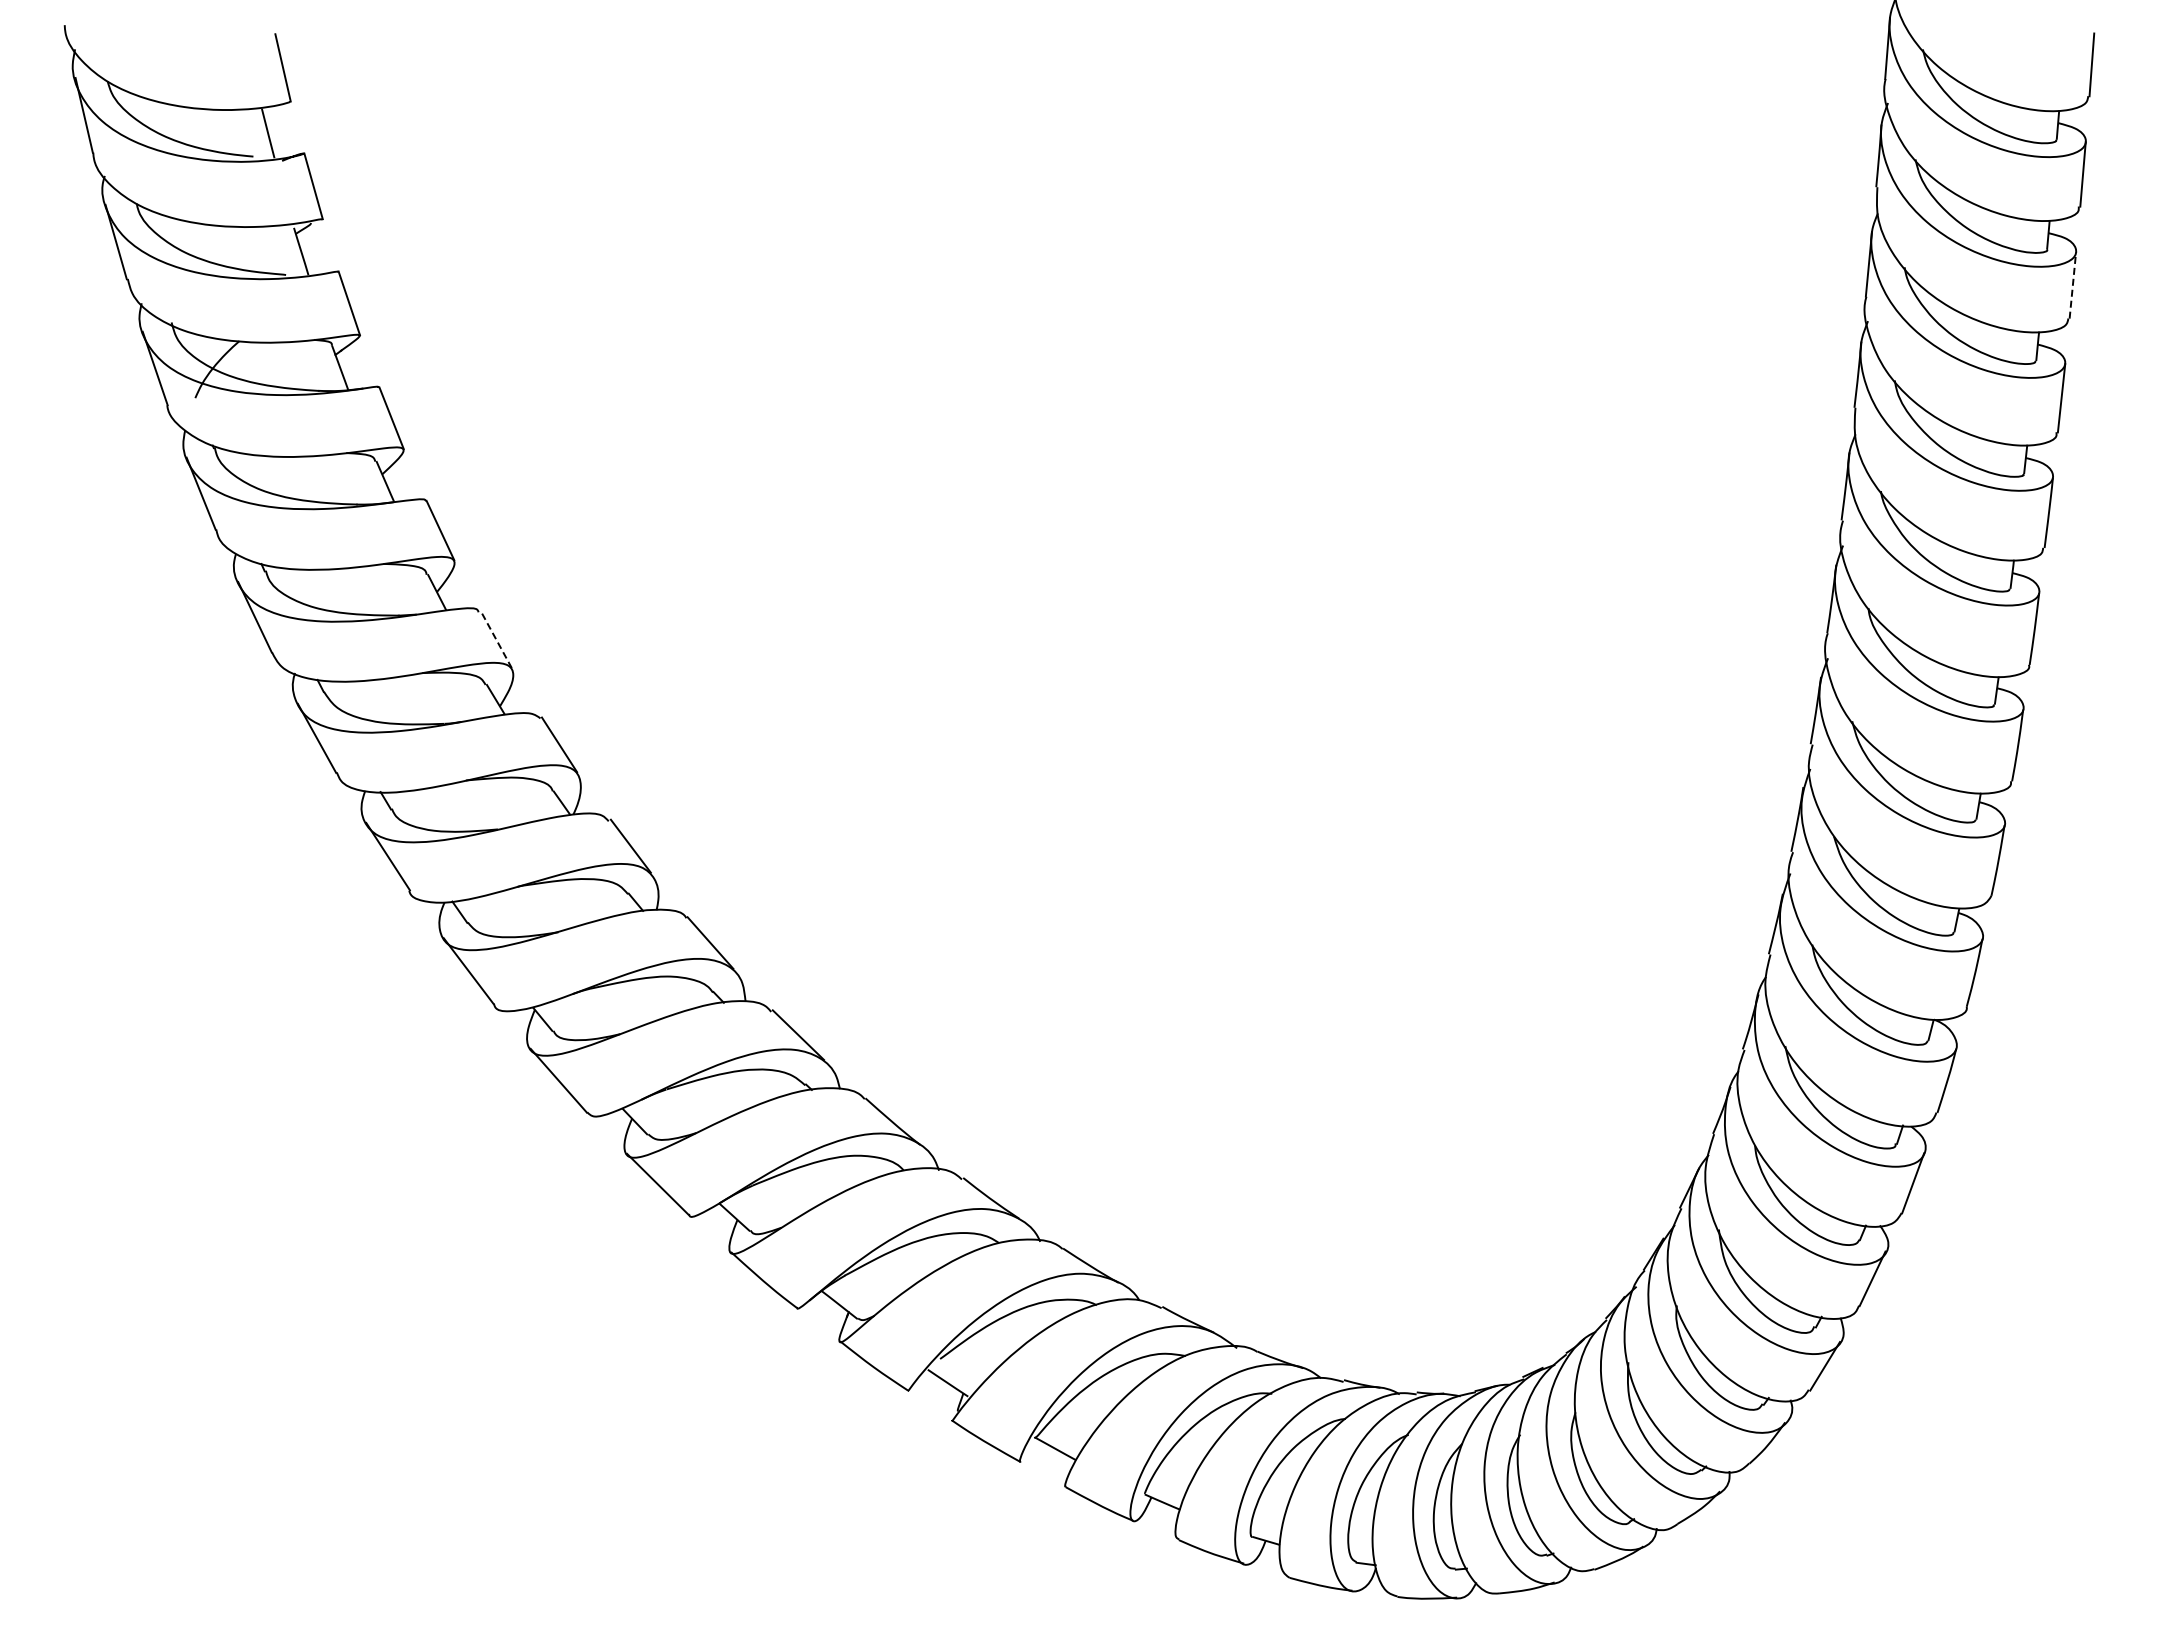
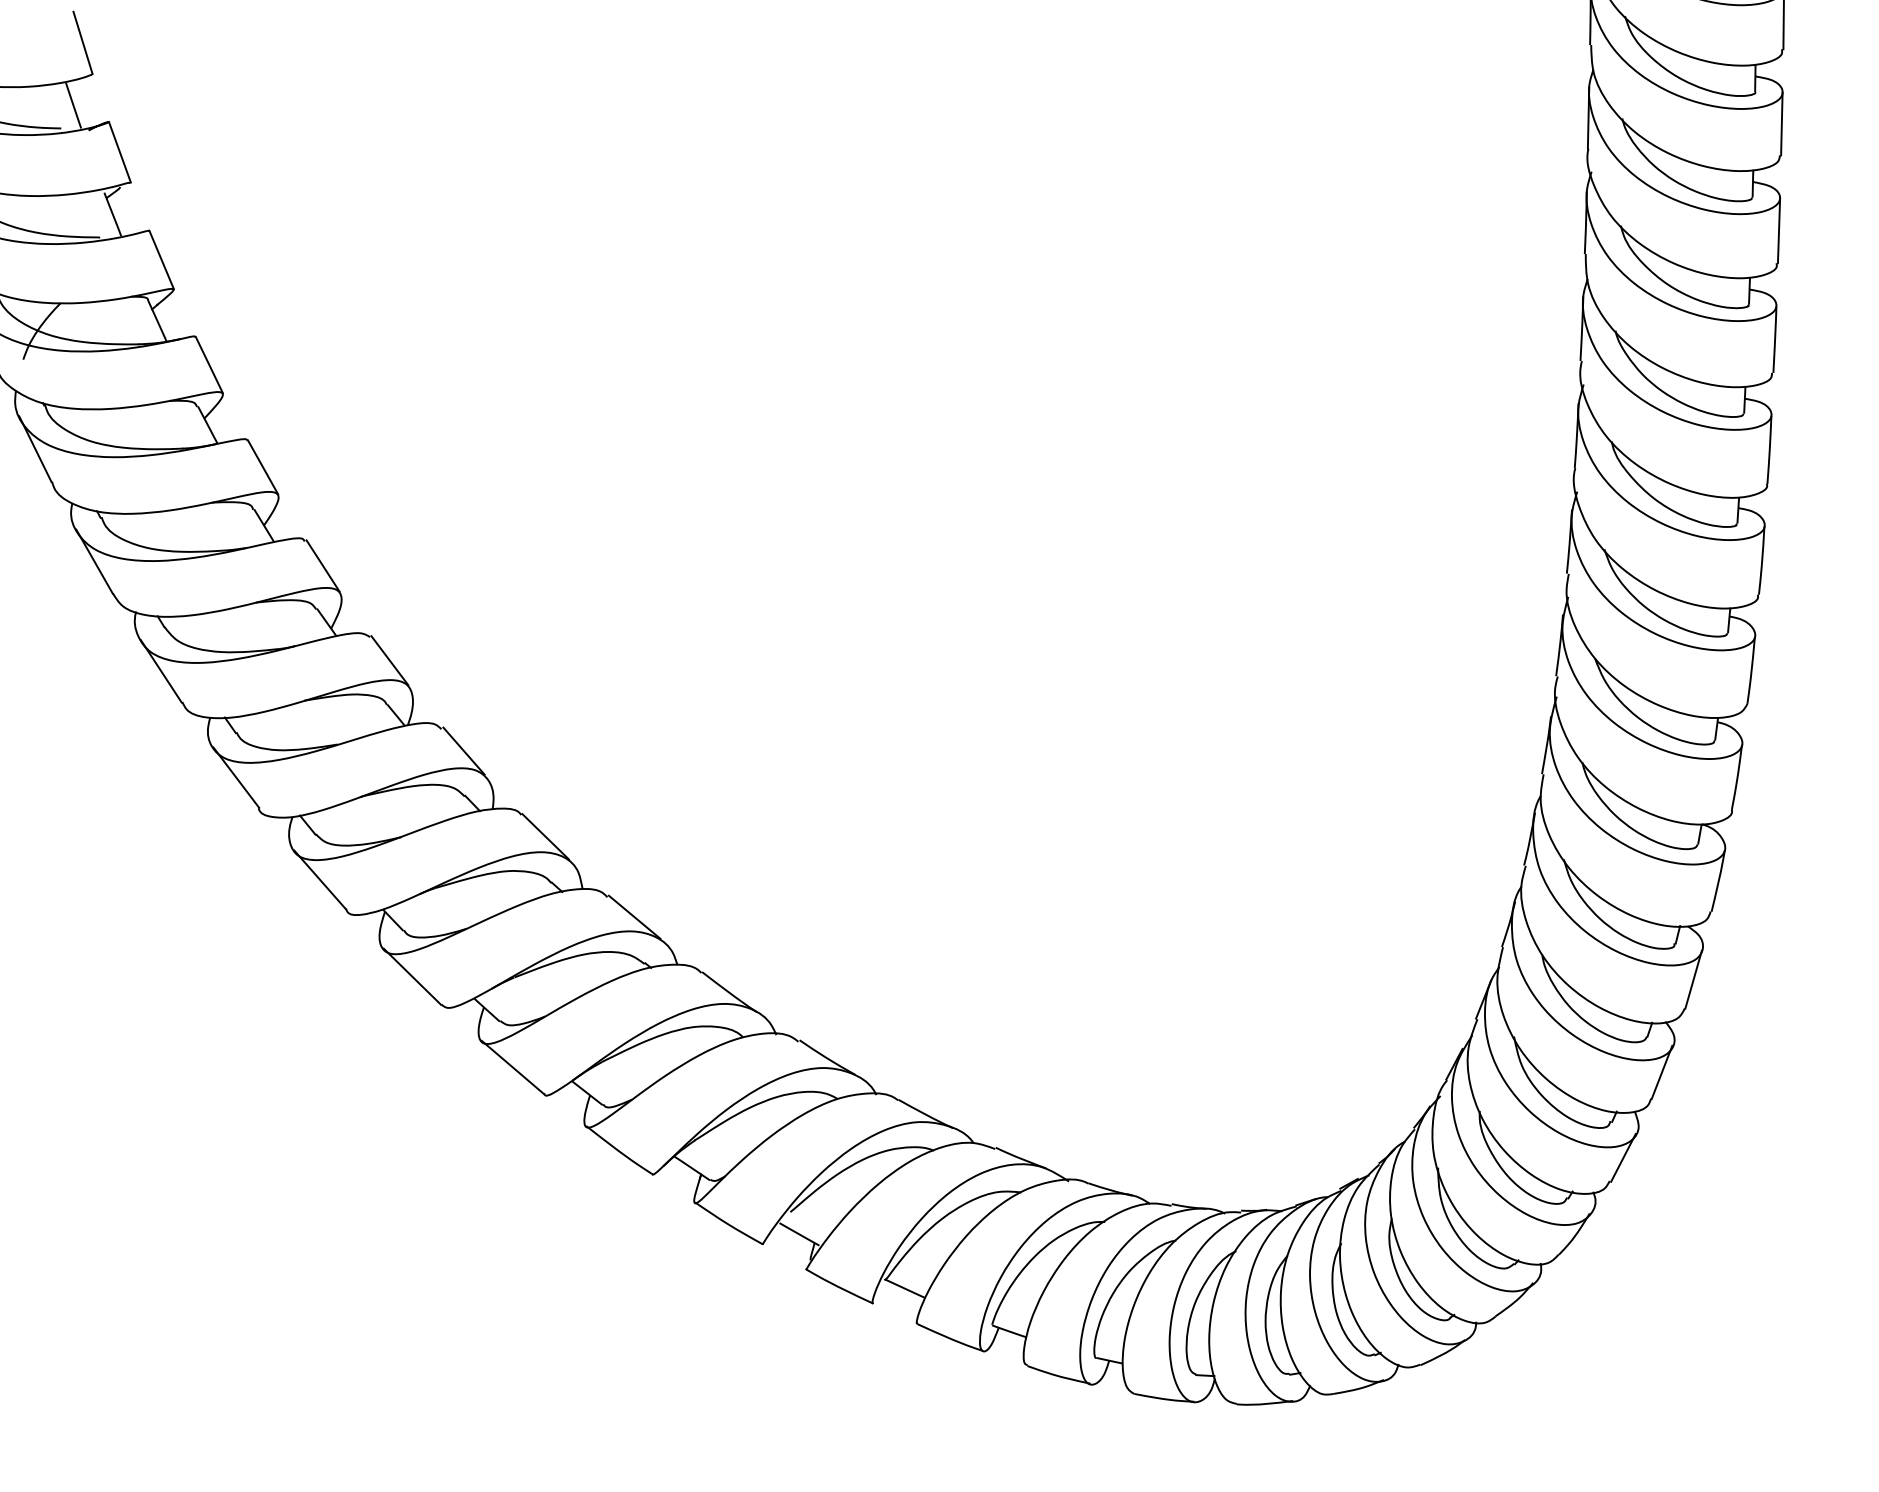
line: (2072, 285) -> (1781, 124), dashed -> solid
line: (496, 639) -> (323, 565), dashed -> solid

